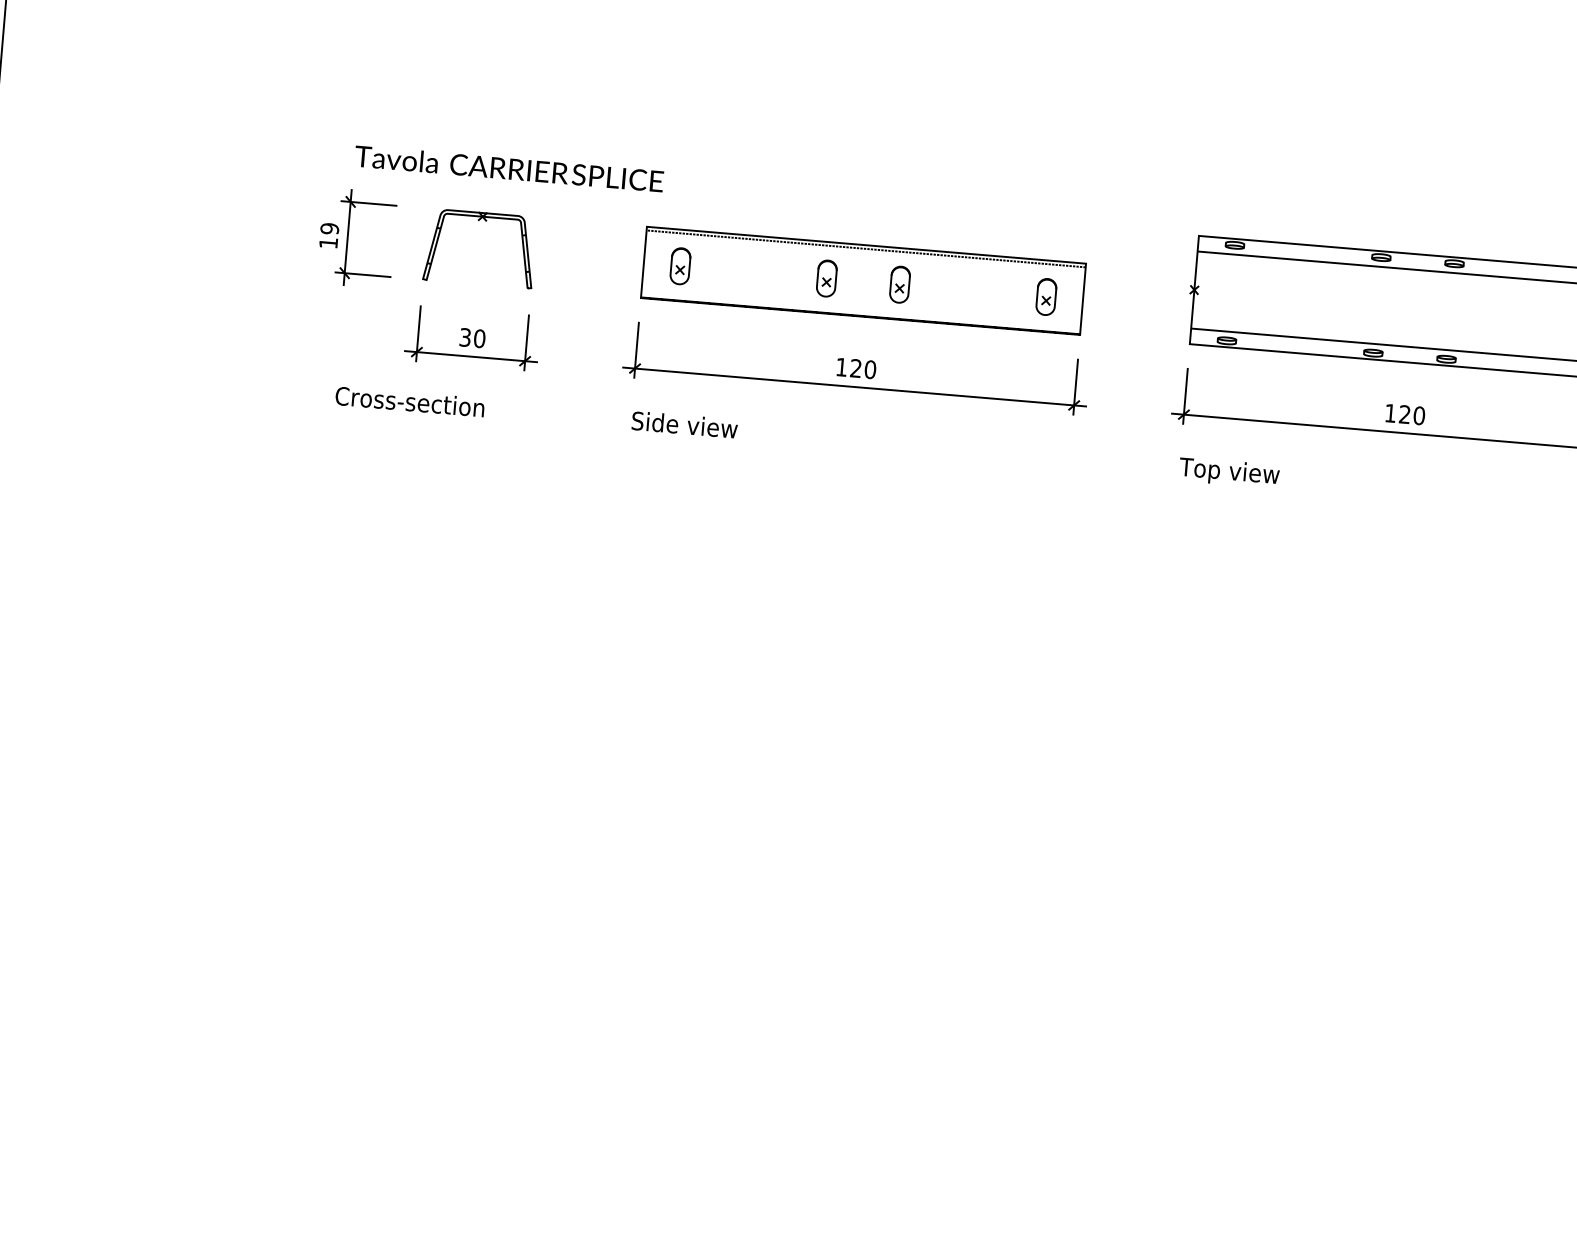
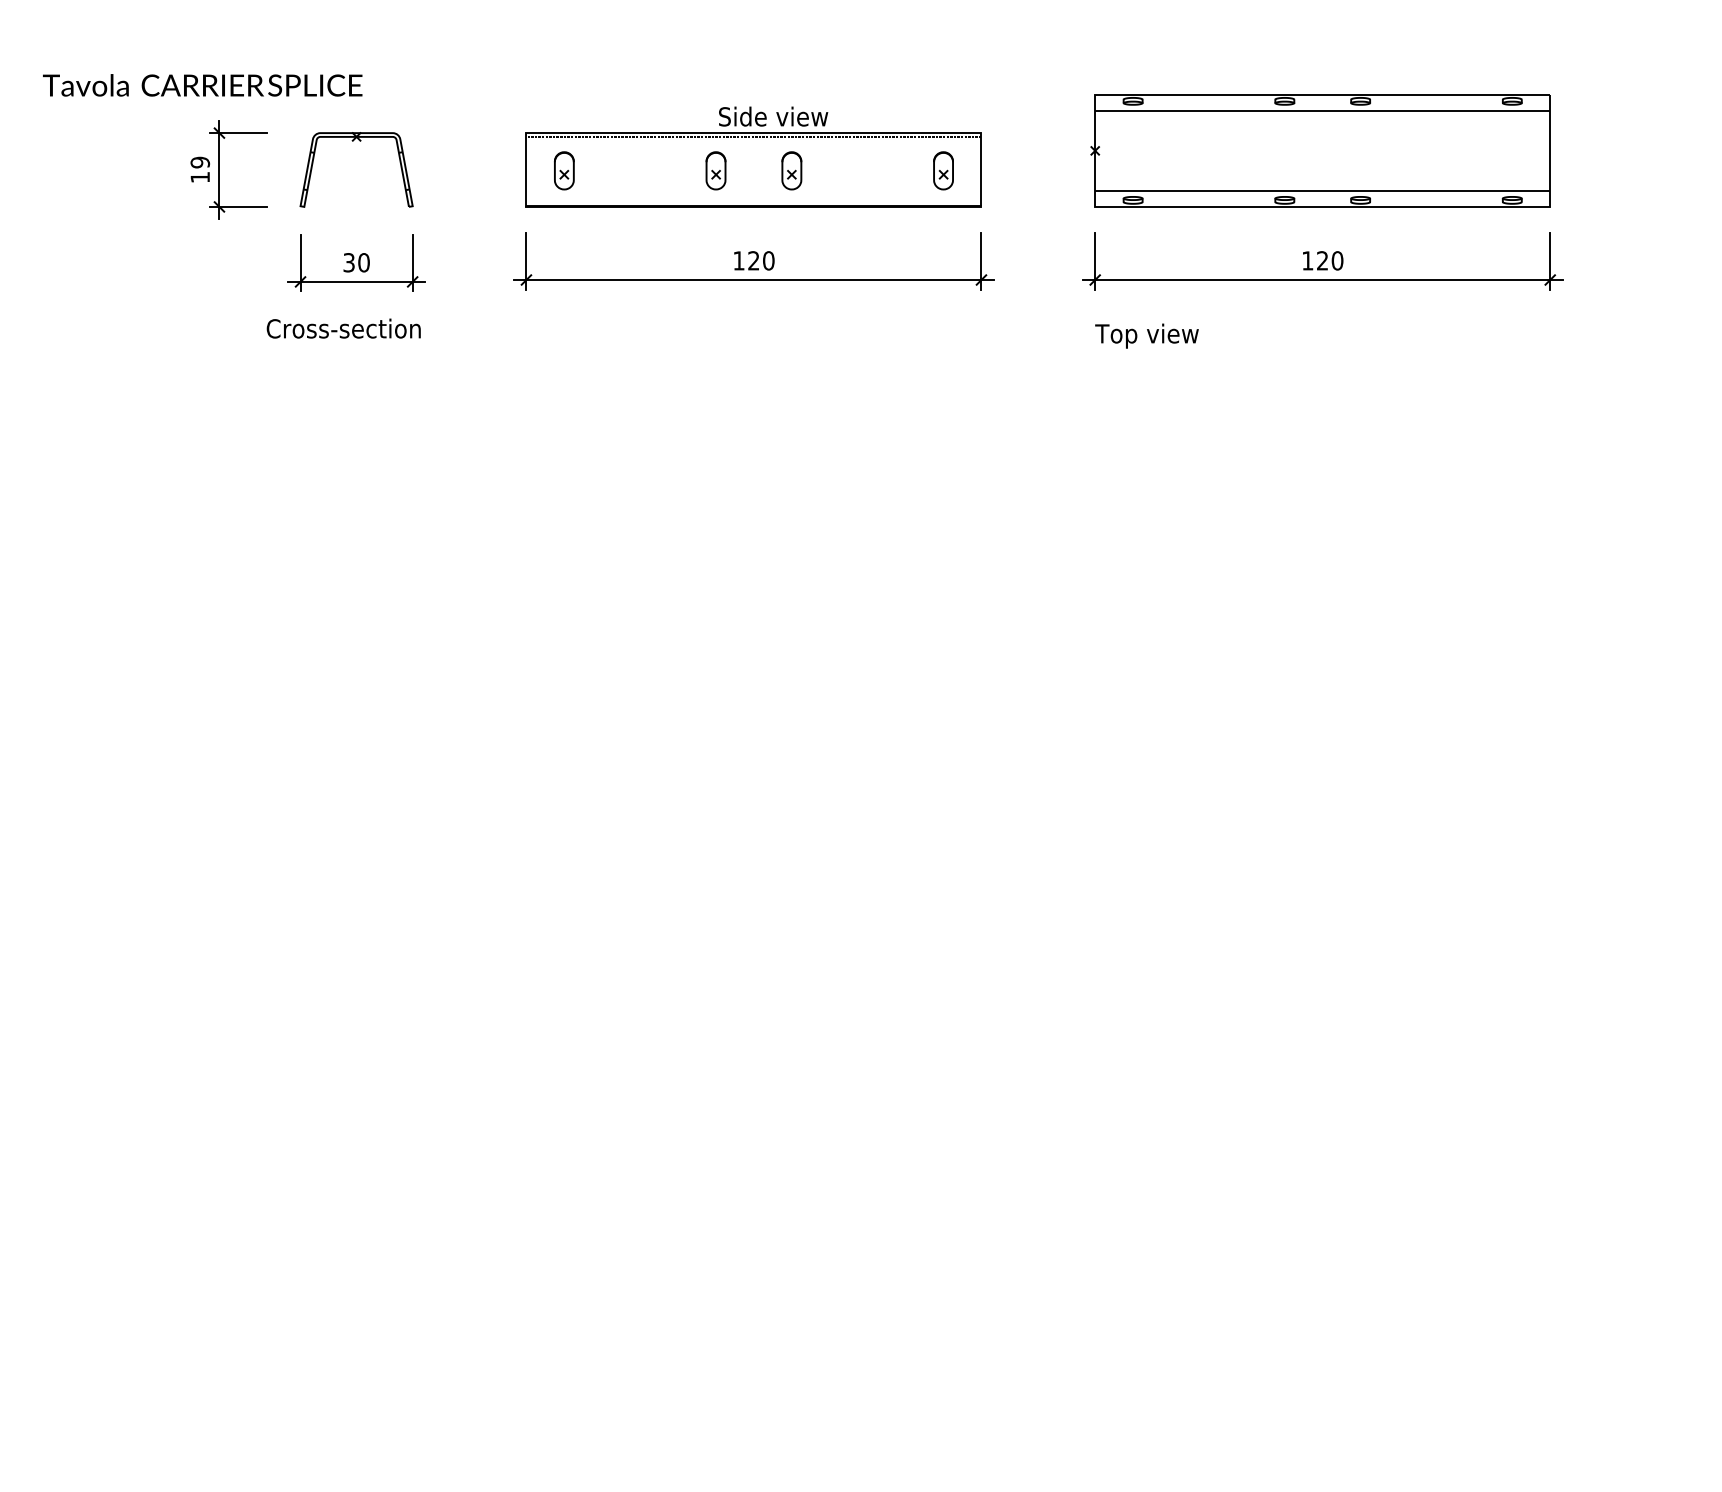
text: (509, 168) -> (202, 85), moved
text: (409, 401) -> (343, 328), moved
text: (684, 424) -> (773, 116), moved

